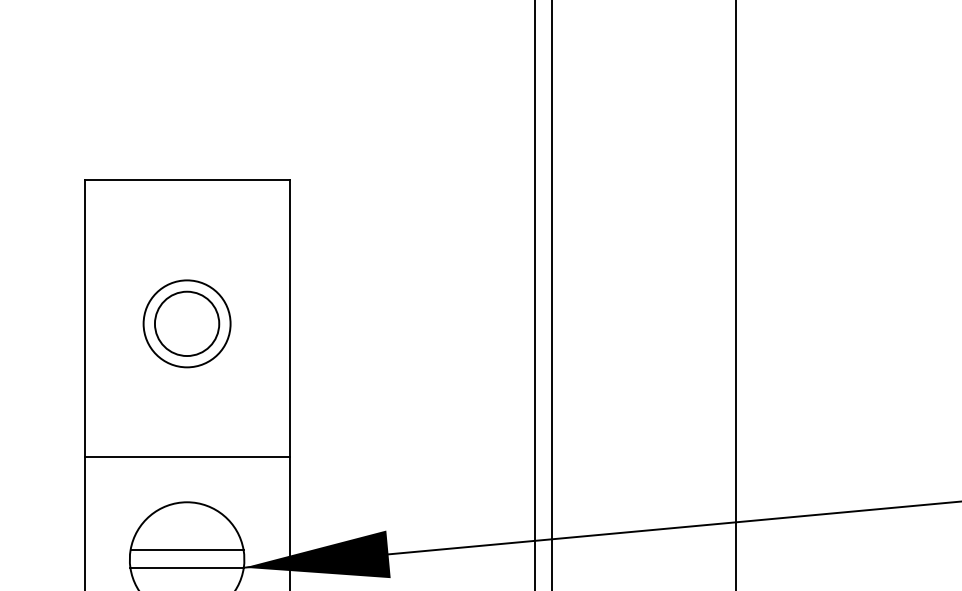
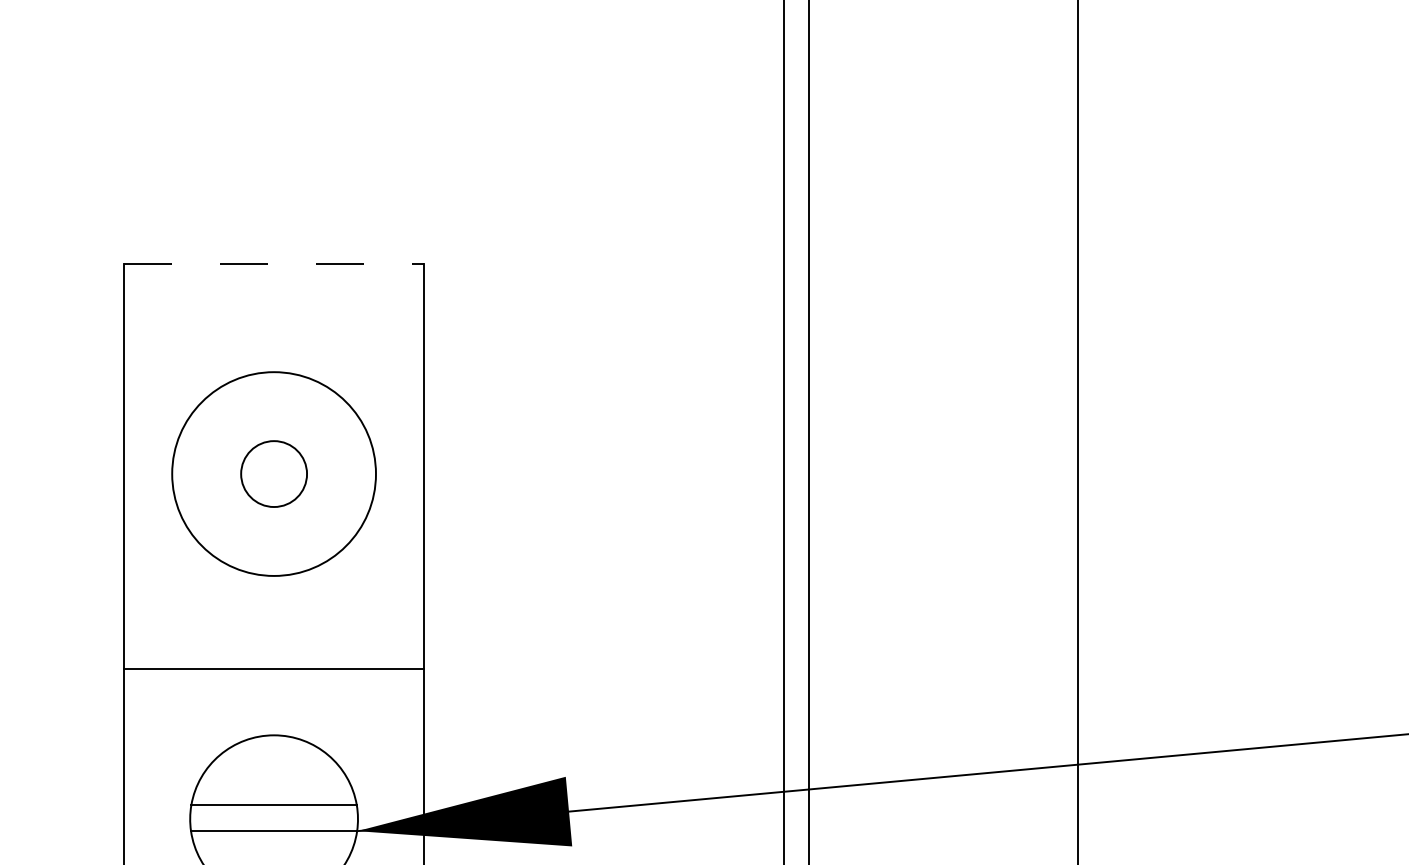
line: (187, 180) -> (274, 264), solid -> dashed
circle: (186, 323) -> (273, 473), size x0.7
circle: (186, 323) -> (273, 473), size x1.6

